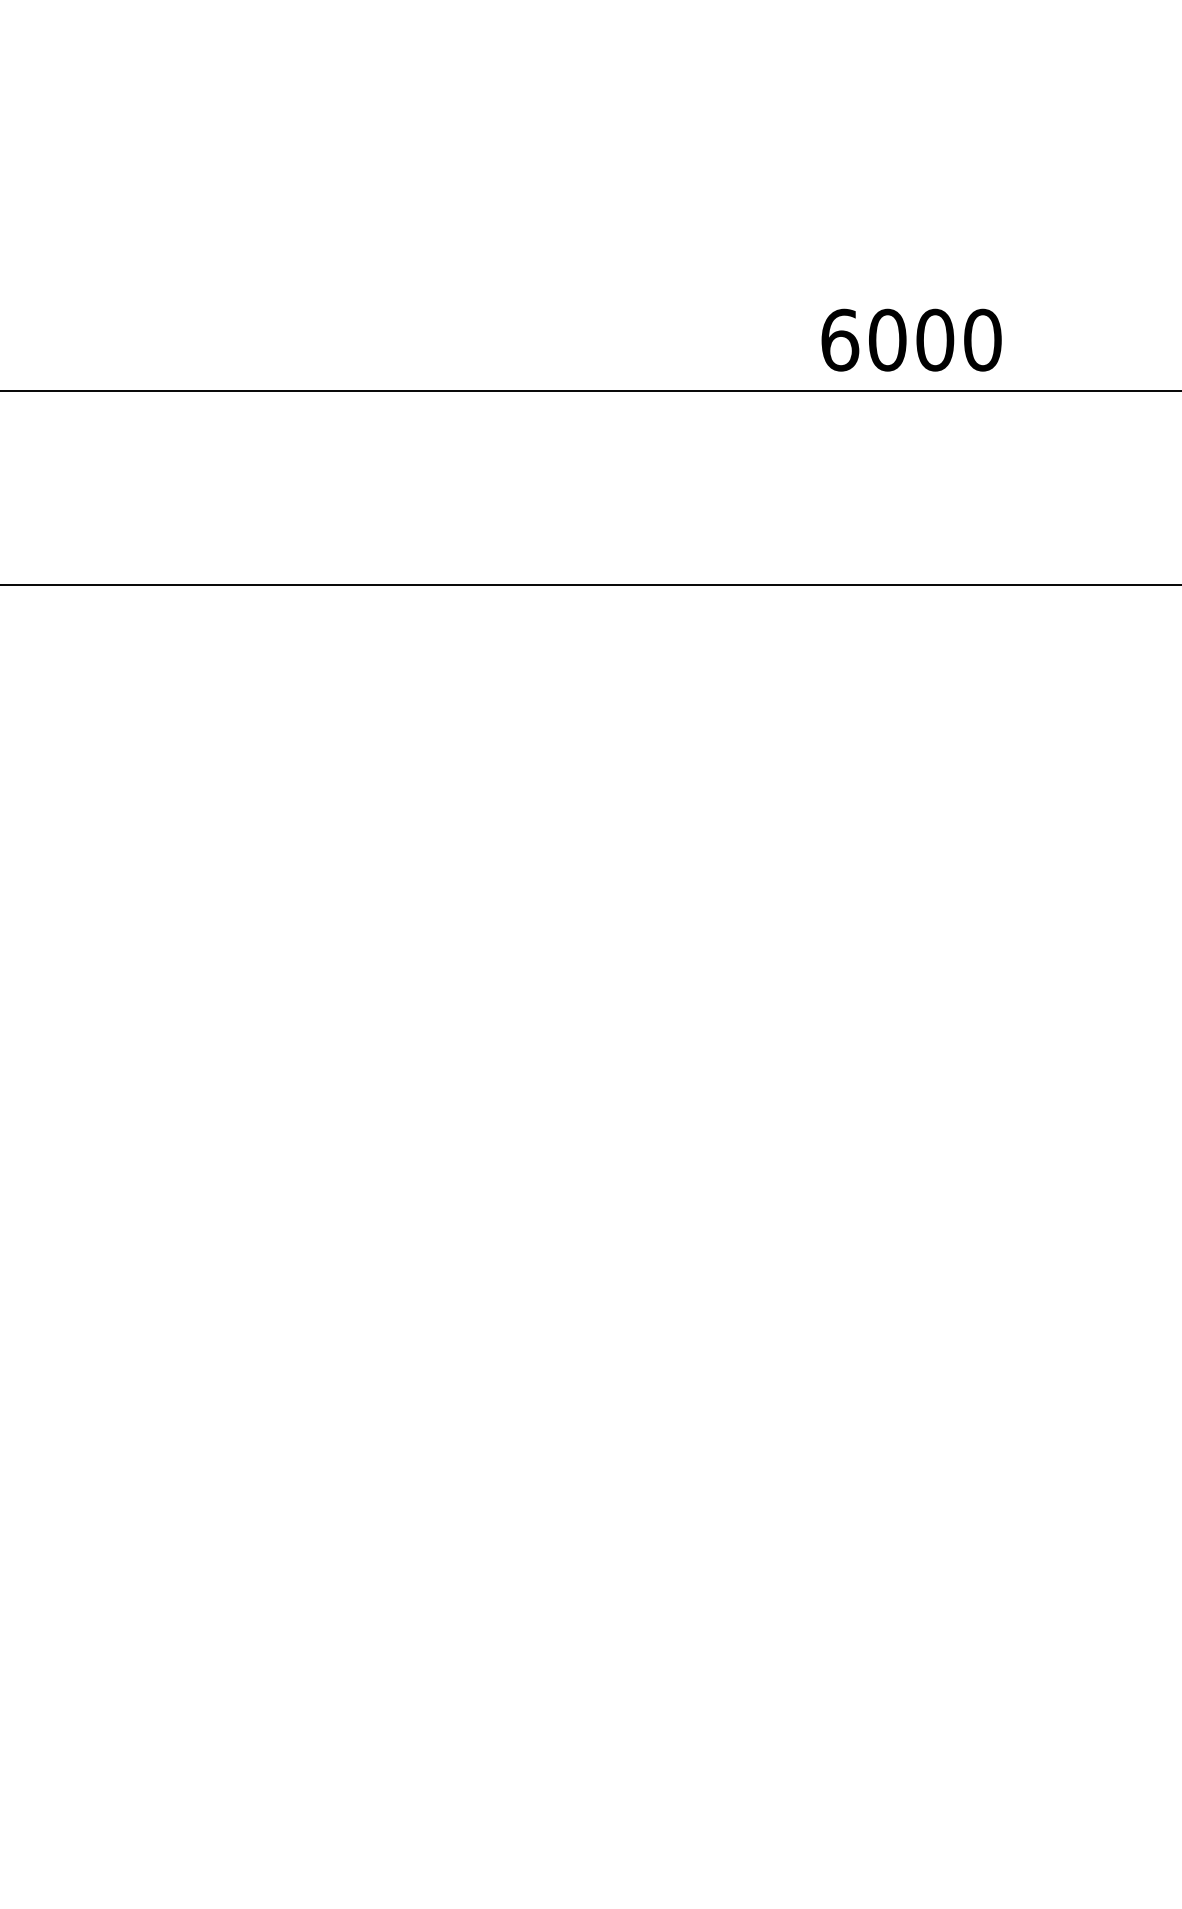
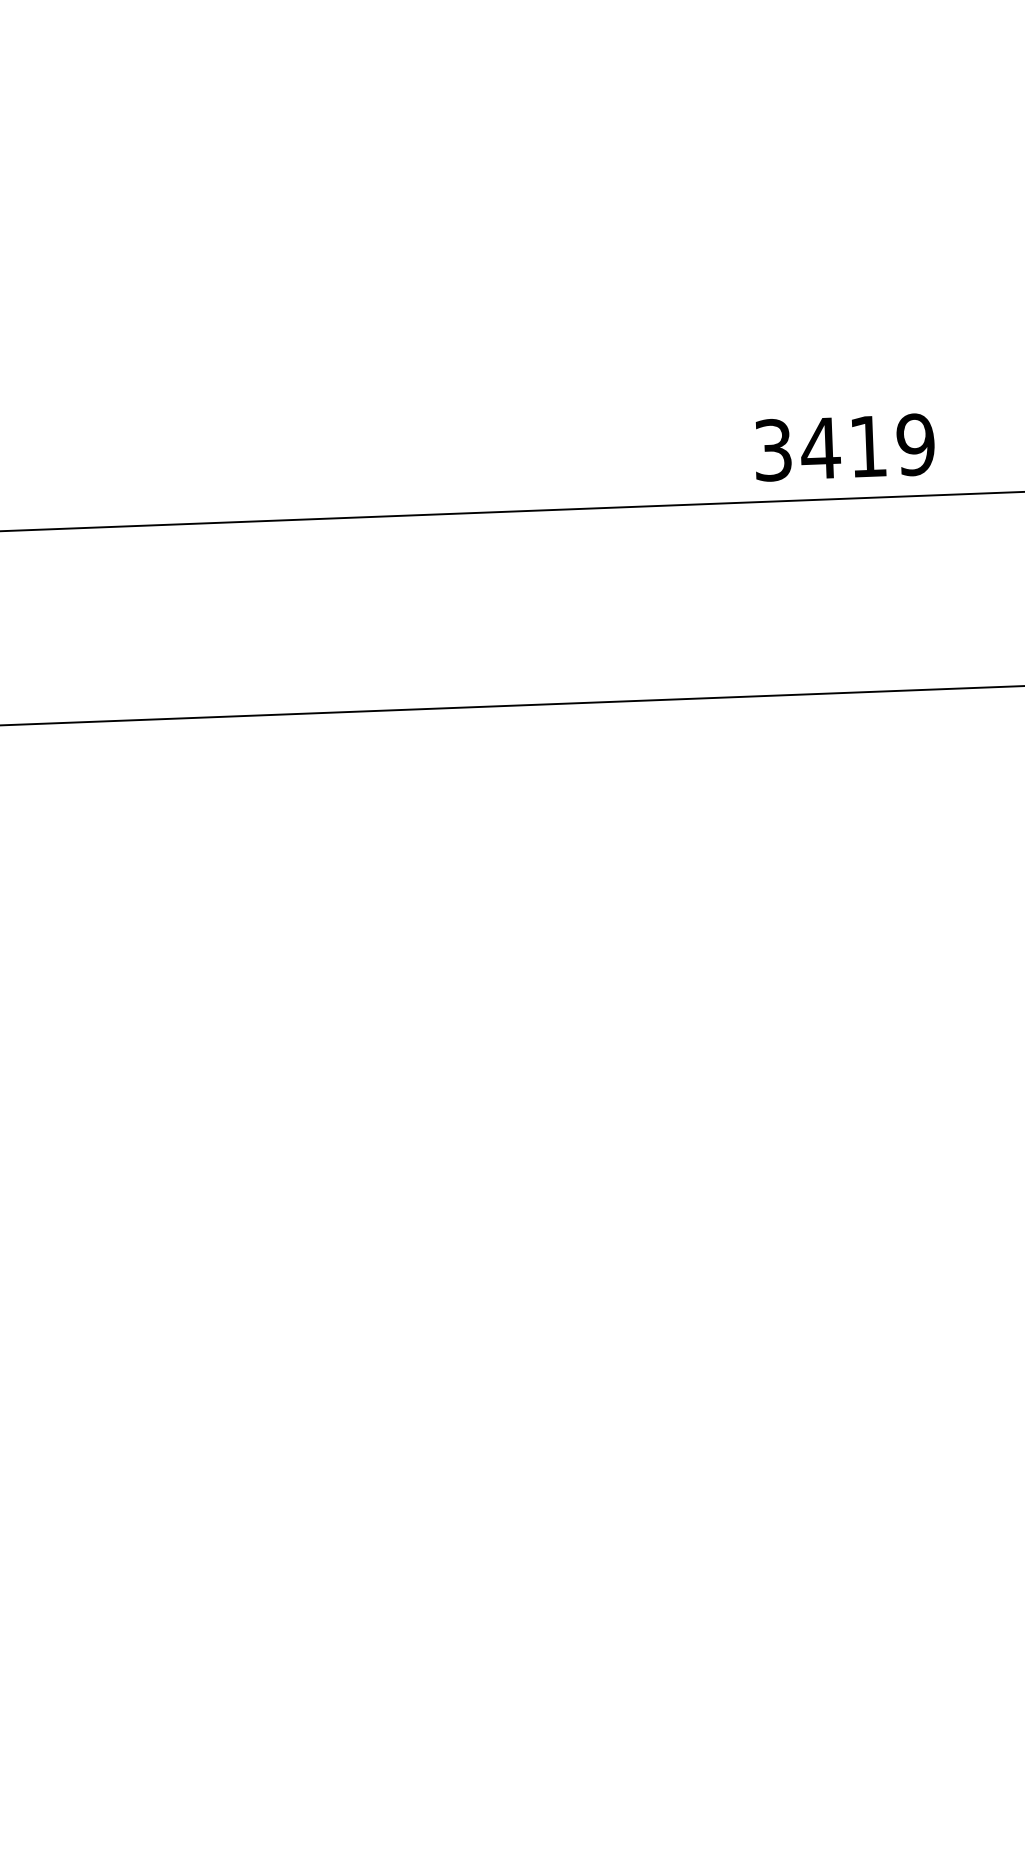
text: (911, 339) -> (844, 446), 6000 -> 3419

